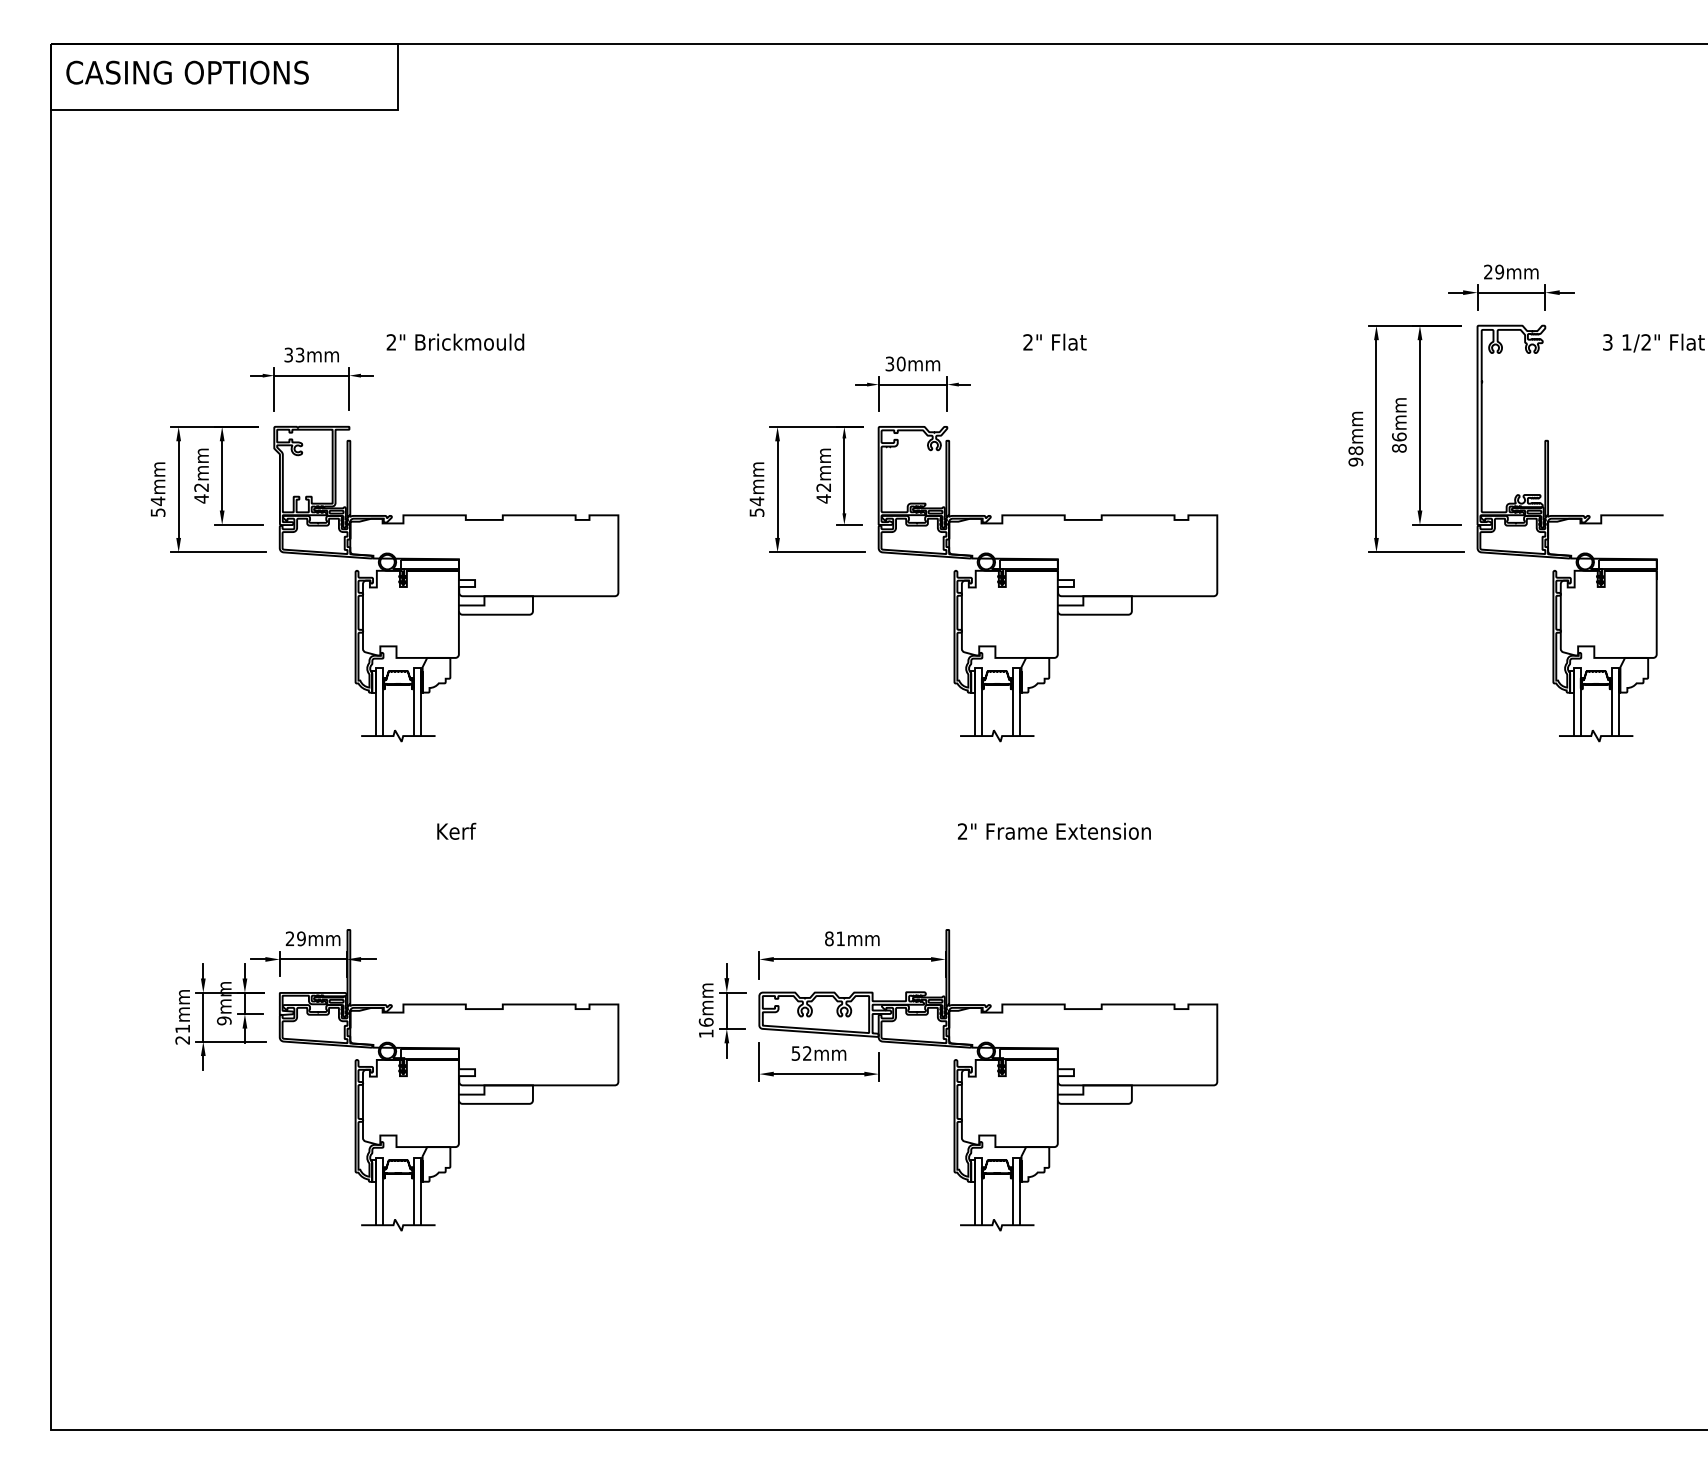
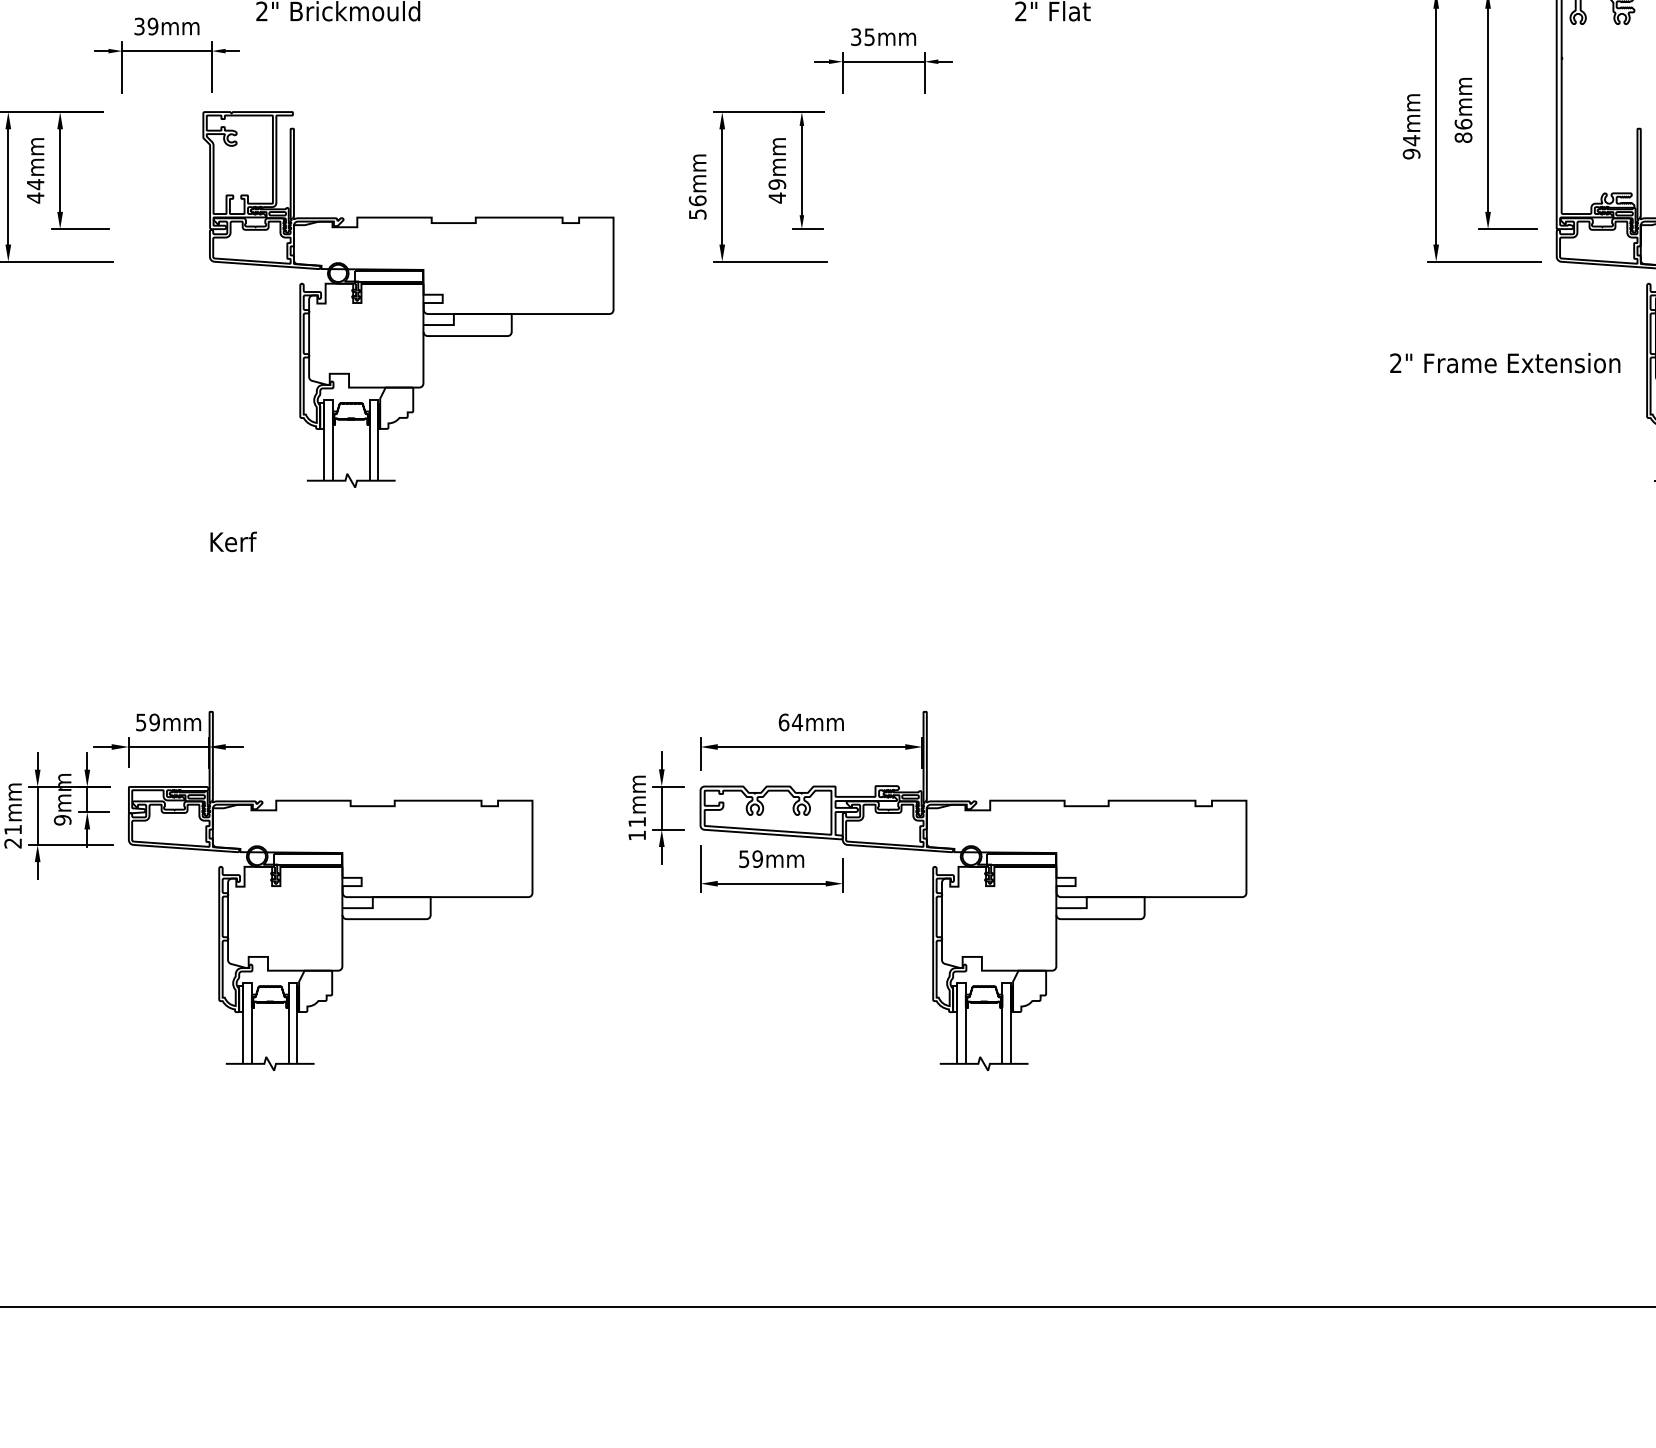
text: (299, 354) -> (152, 25), 33mm -> 39mm
text: (900, 363) -> (868, 36), 30mm -> 35mm
text: (1355, 450) -> (1411, 140), 98mm -> 94mm
text: (201, 487) -> (35, 184), 42mm -> 44mm
text: (823, 487) -> (777, 184), 42mm -> 49mm
text: (756, 501) -> (697, 201), 54mm -> 56mm
part: (446, 583) -> (408, 298), moved
part: (1047, 584) -> (1044, 300), removed
text: (456, 830) -> (233, 540), moved
text: (1053, 830) -> (1504, 362), moved
text: (290, 938) -> (141, 722), 29mm -> 59mm
text: (835, 938) -> (791, 722), 81mm -> 64mm
text: (705, 1022) -> (636, 822), 16mm -> 11mm
text: (806, 1053) -> (756, 859), 52mm -> 59mm

